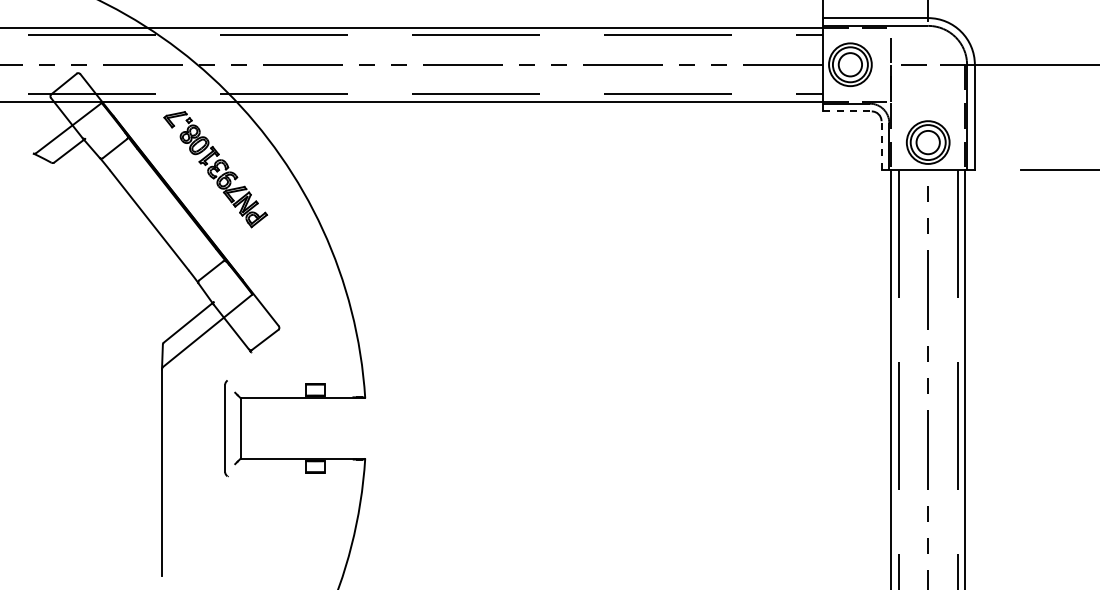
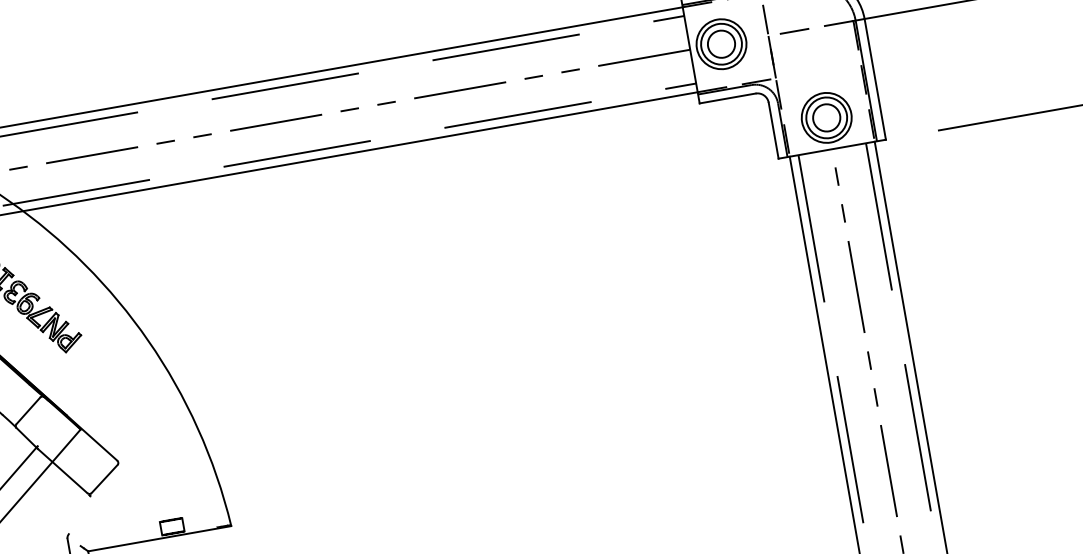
line: (848, 111) -> (728, 98), dashed -> solid
line: (881, 144) -> (773, 129), dashed -> solid

